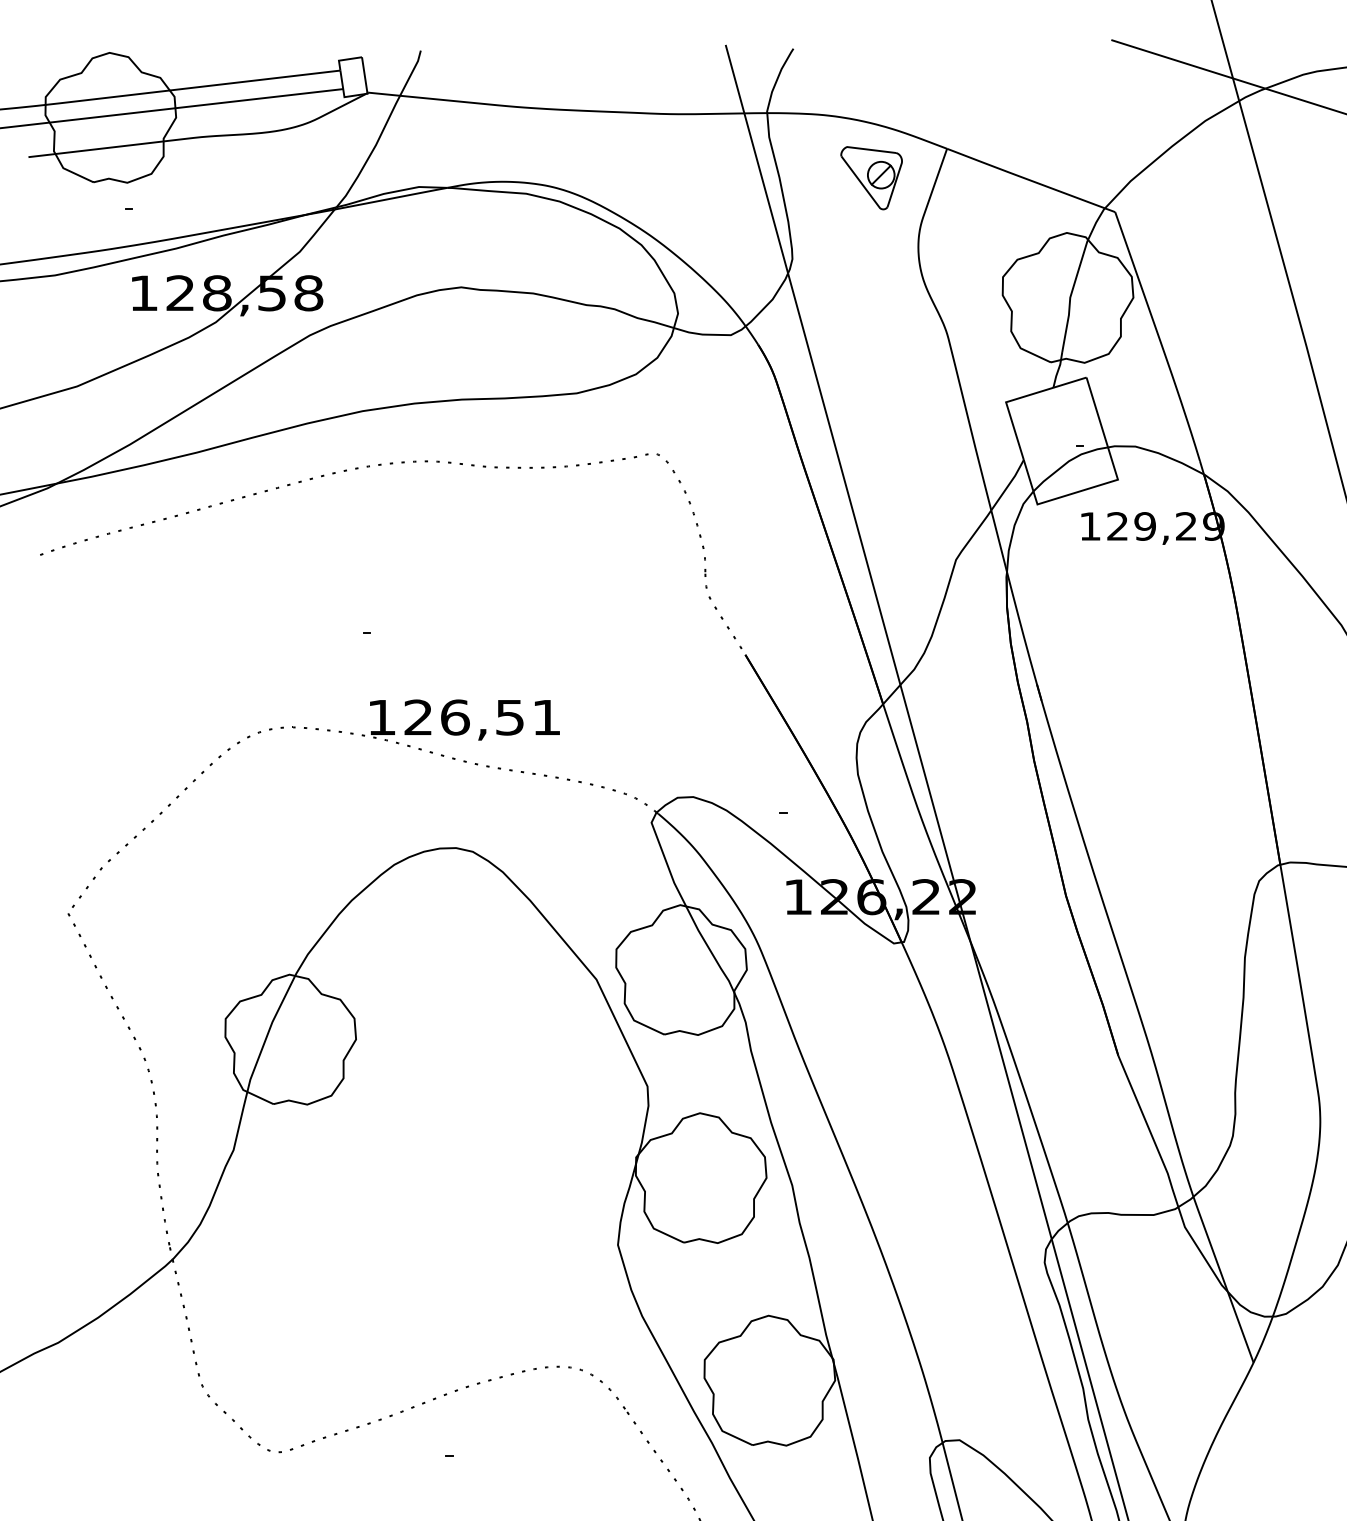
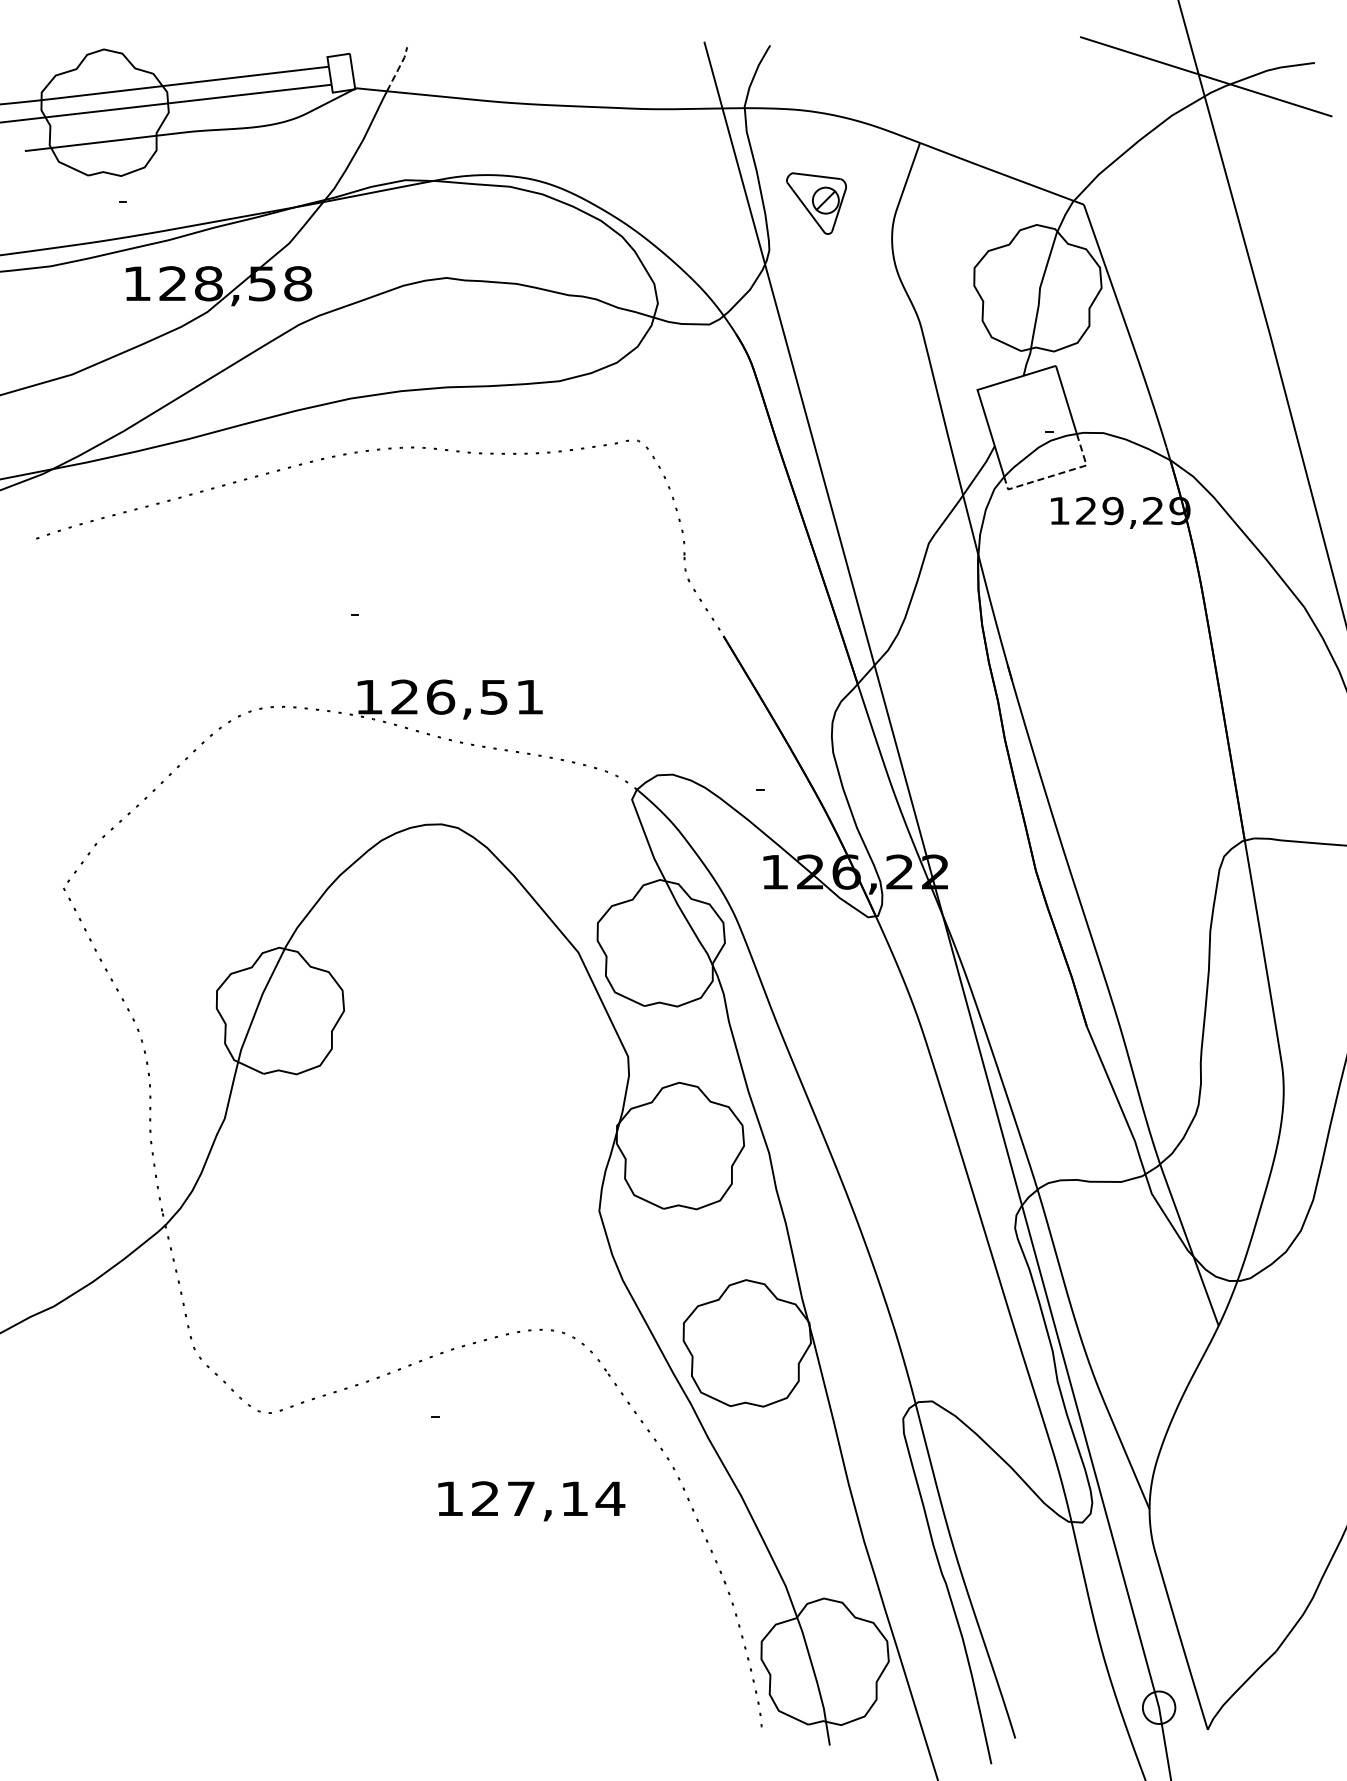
line: (411, 72) -> (398, 68), solid -> dashed
part: (871, 178) -> (816, 203), moved
line: (1087, 489) -> (1056, 474), solid -> dashed

